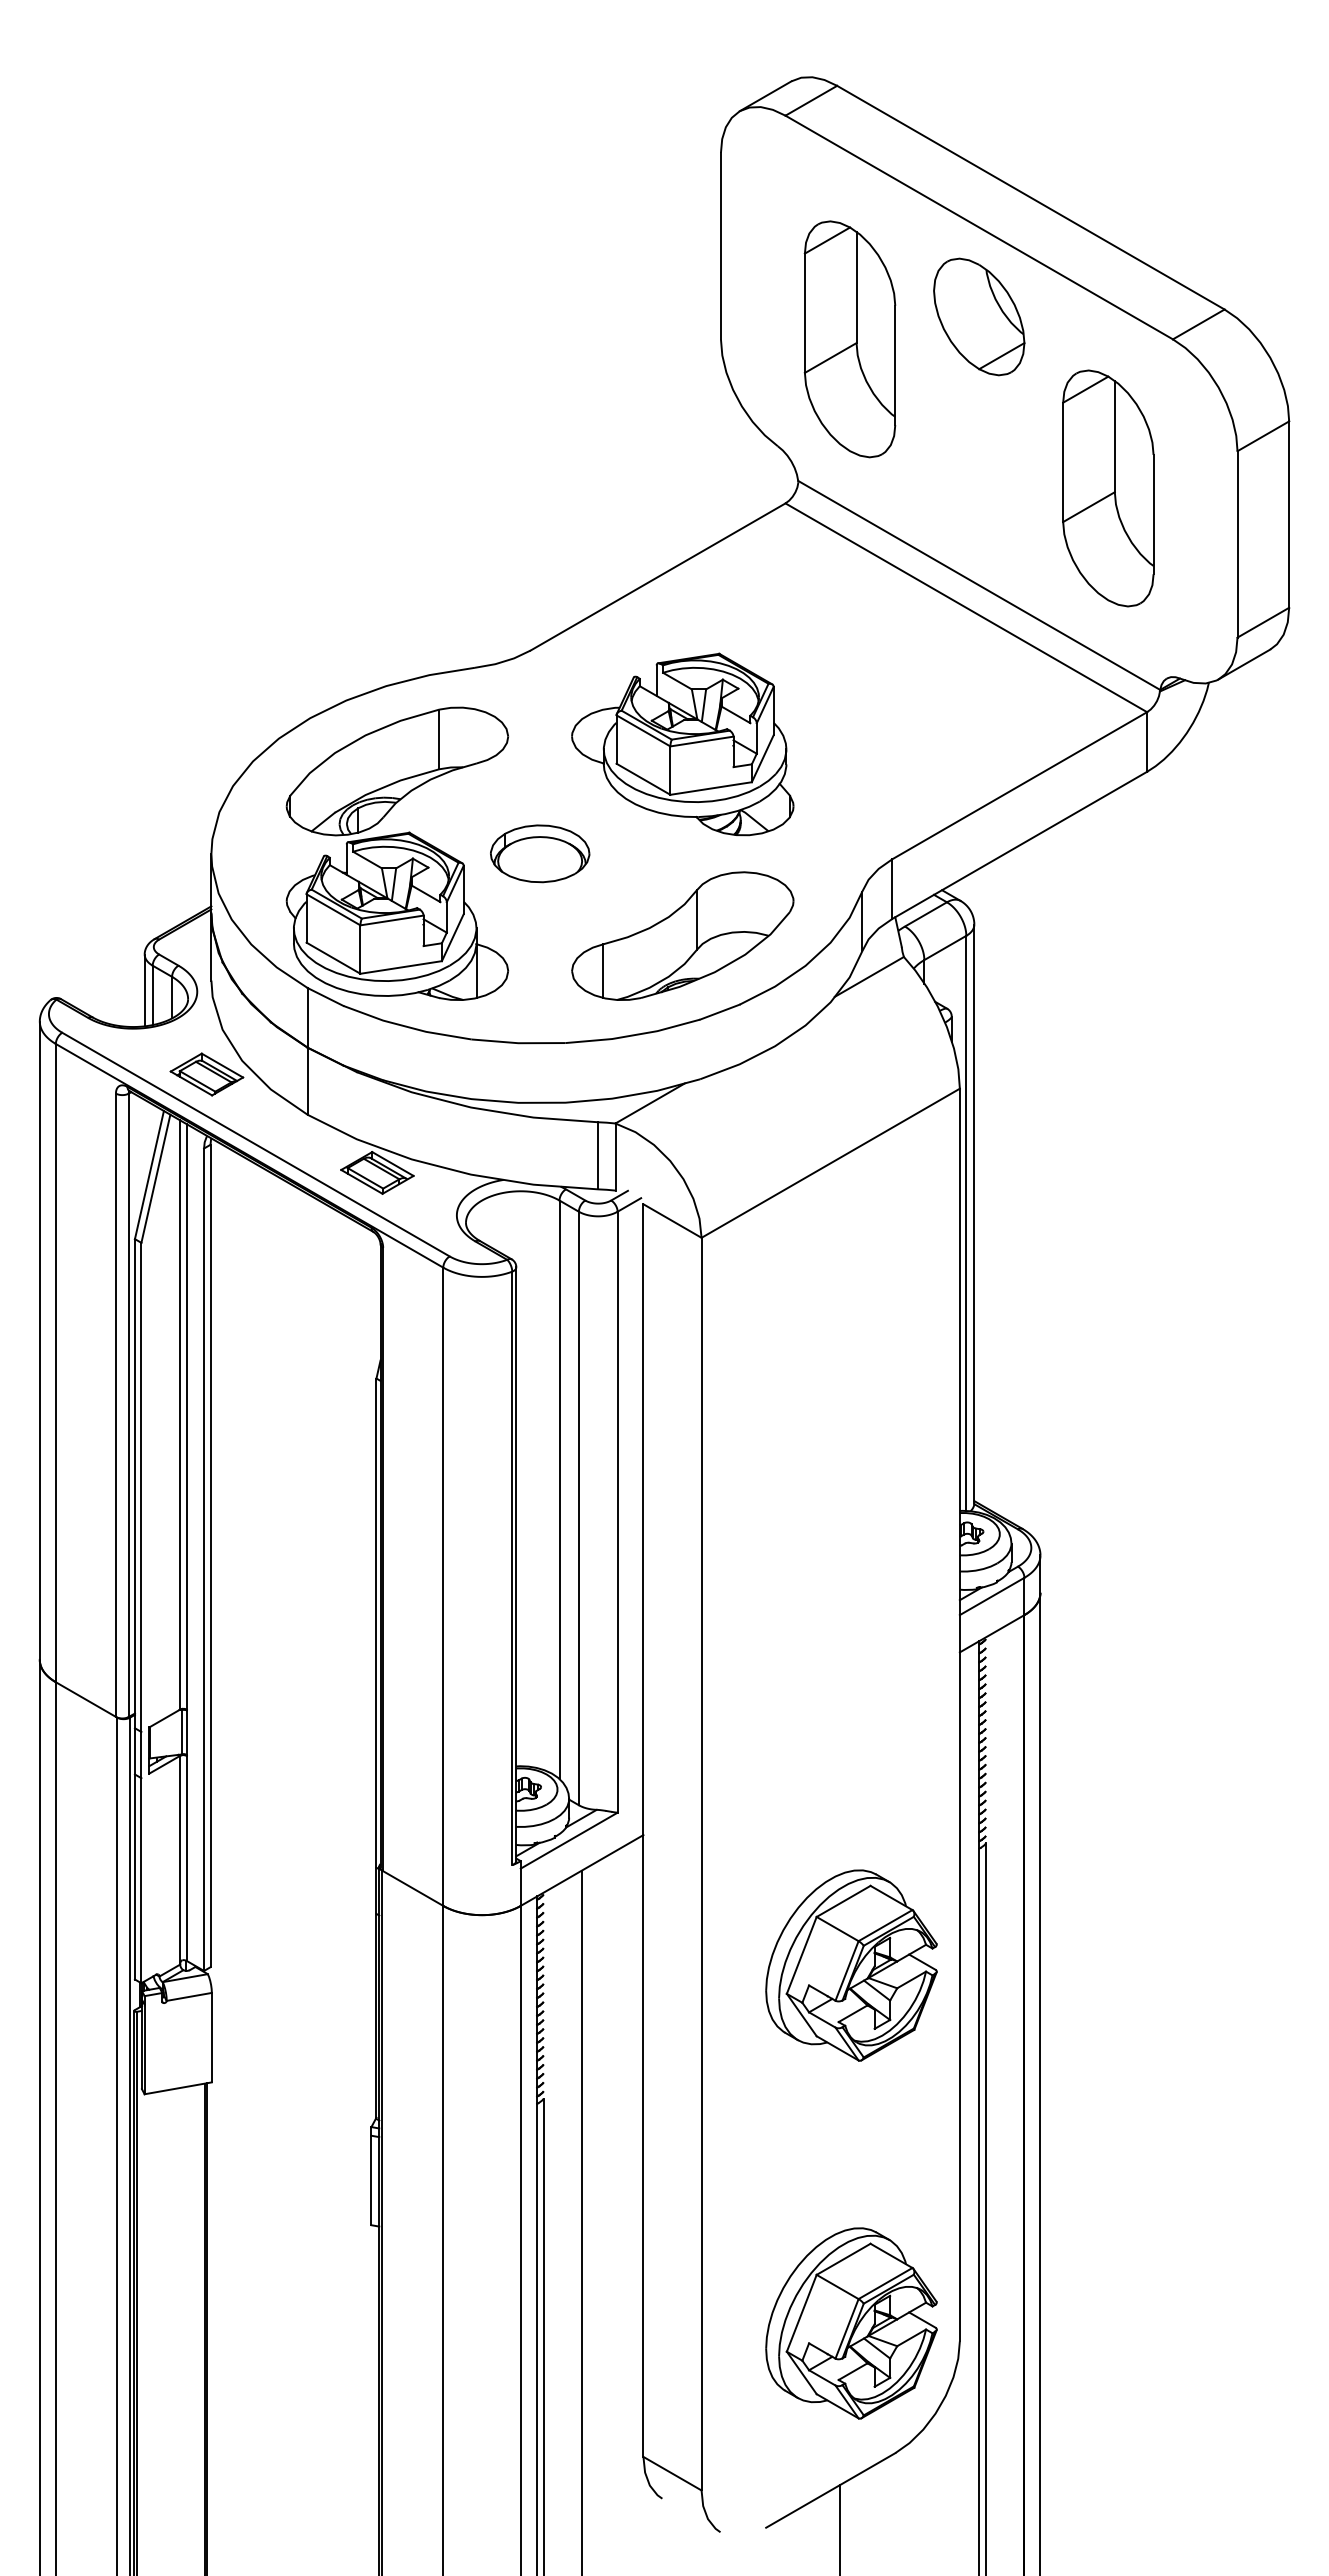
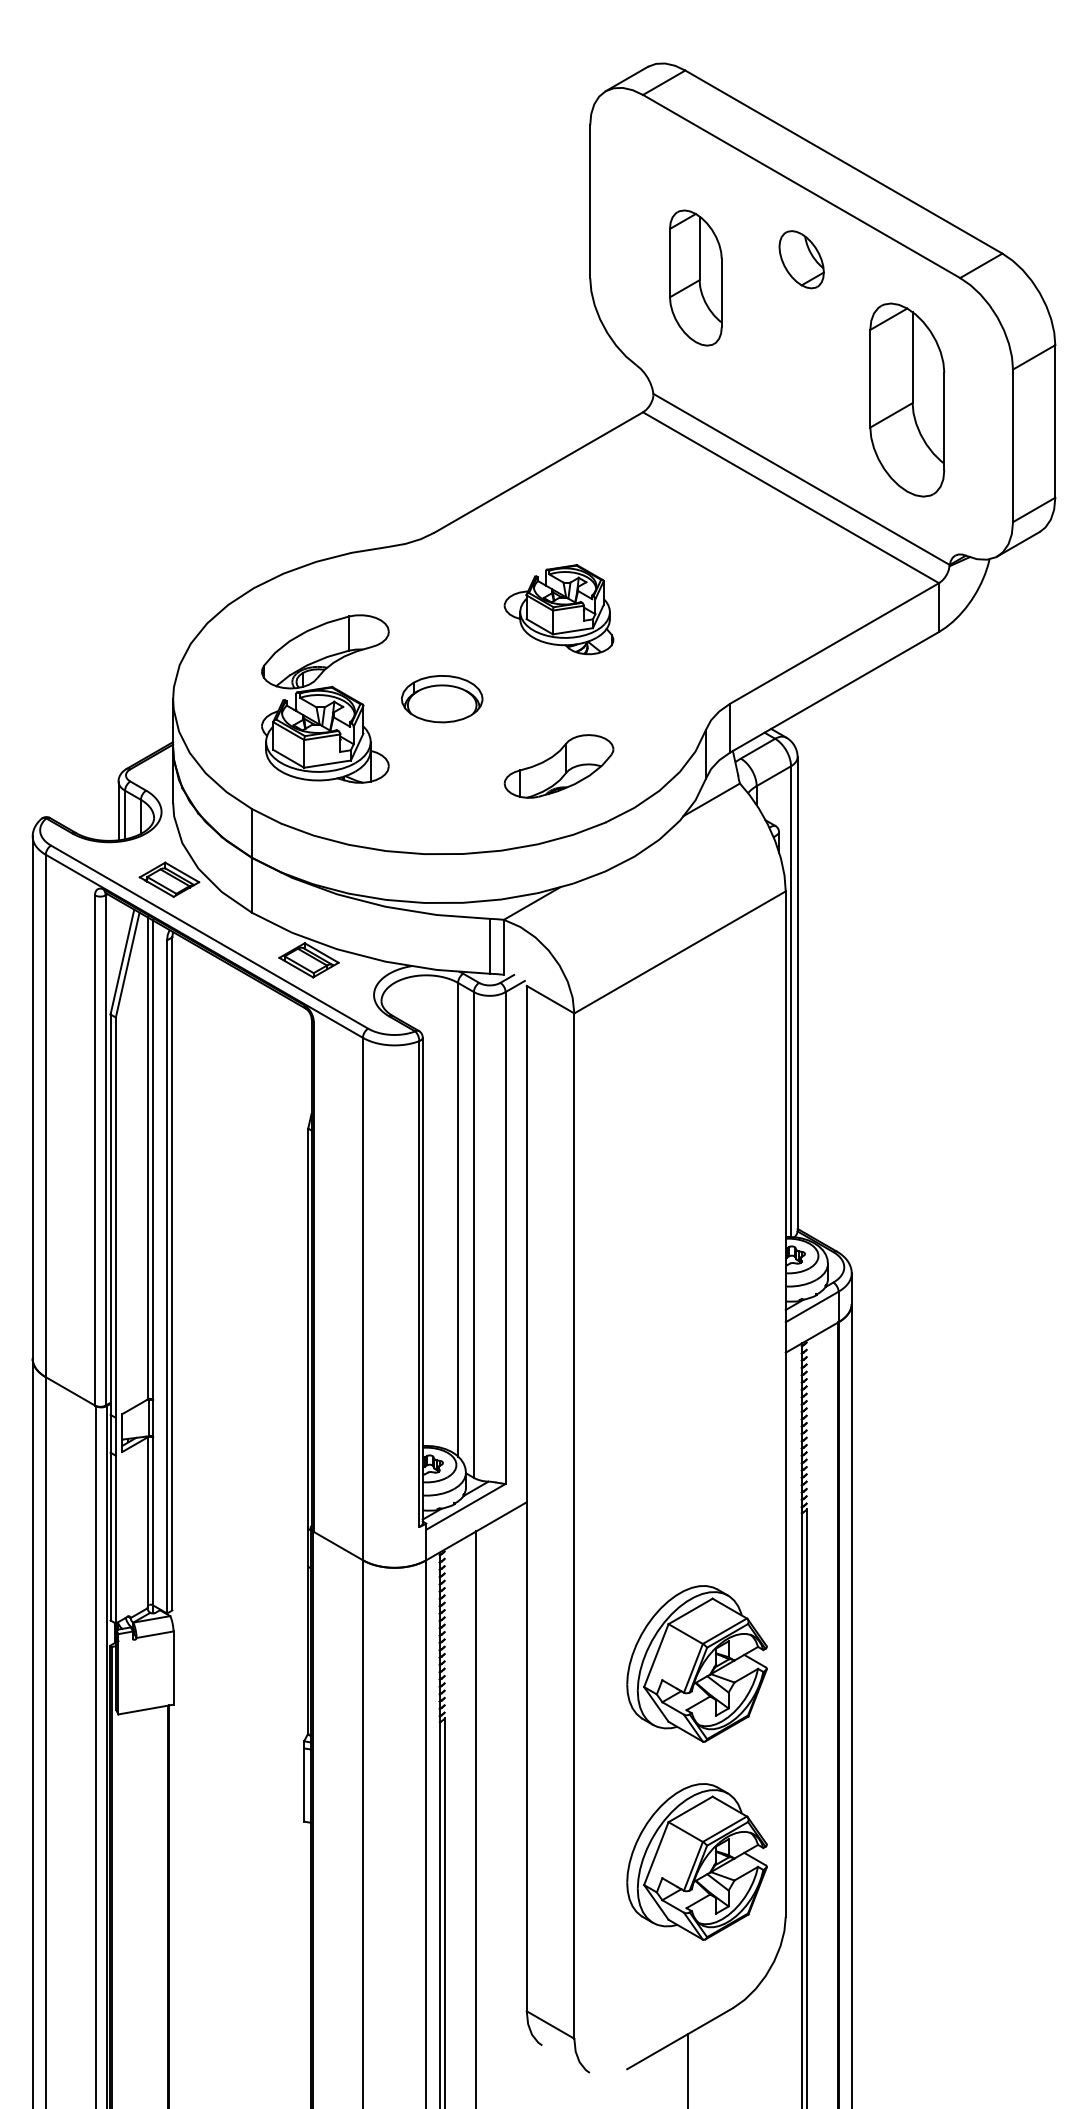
part: (979, 316) -> (801, 259), size x0.6
part: (849, 339) -> (695, 278), size x0.7
part: (682, 744) -> (558, 609), size x0.6
part: (397, 853) -> (325, 698), size x0.7
part: (682, 935) -> (558, 765), size x0.6
part: (851, 1965) -> (697, 1663), moved
part: (851, 2323) -> (697, 1861), moved

